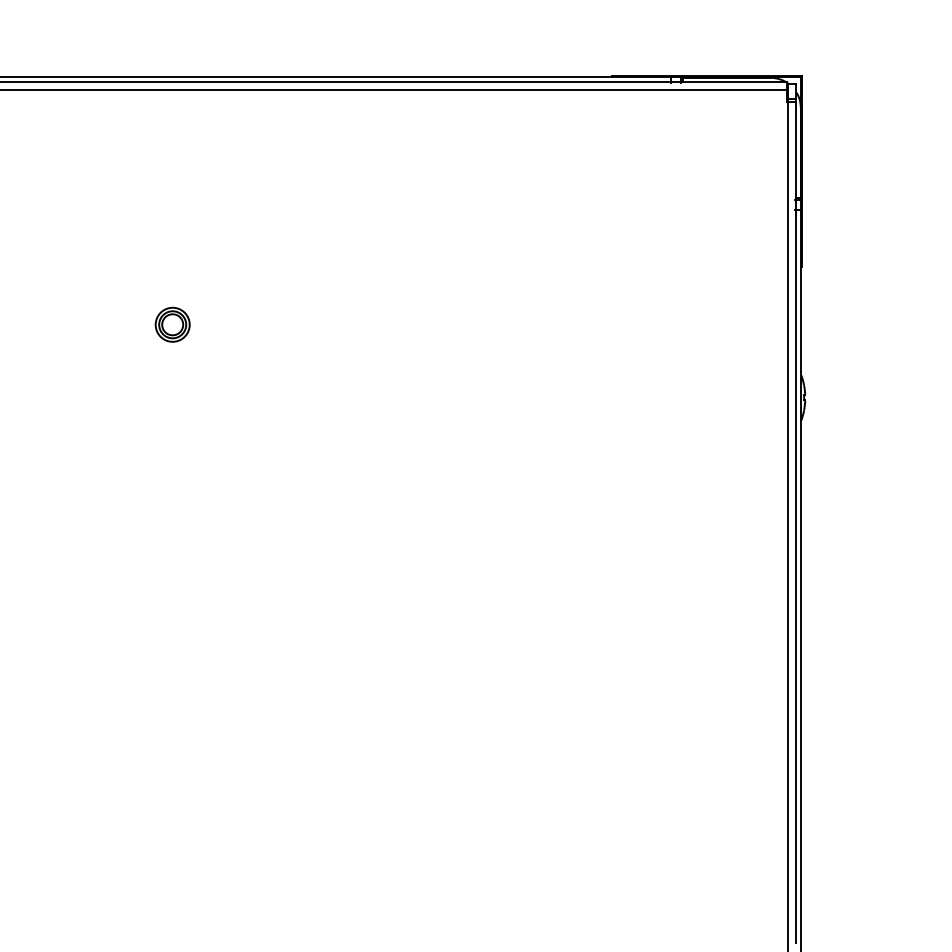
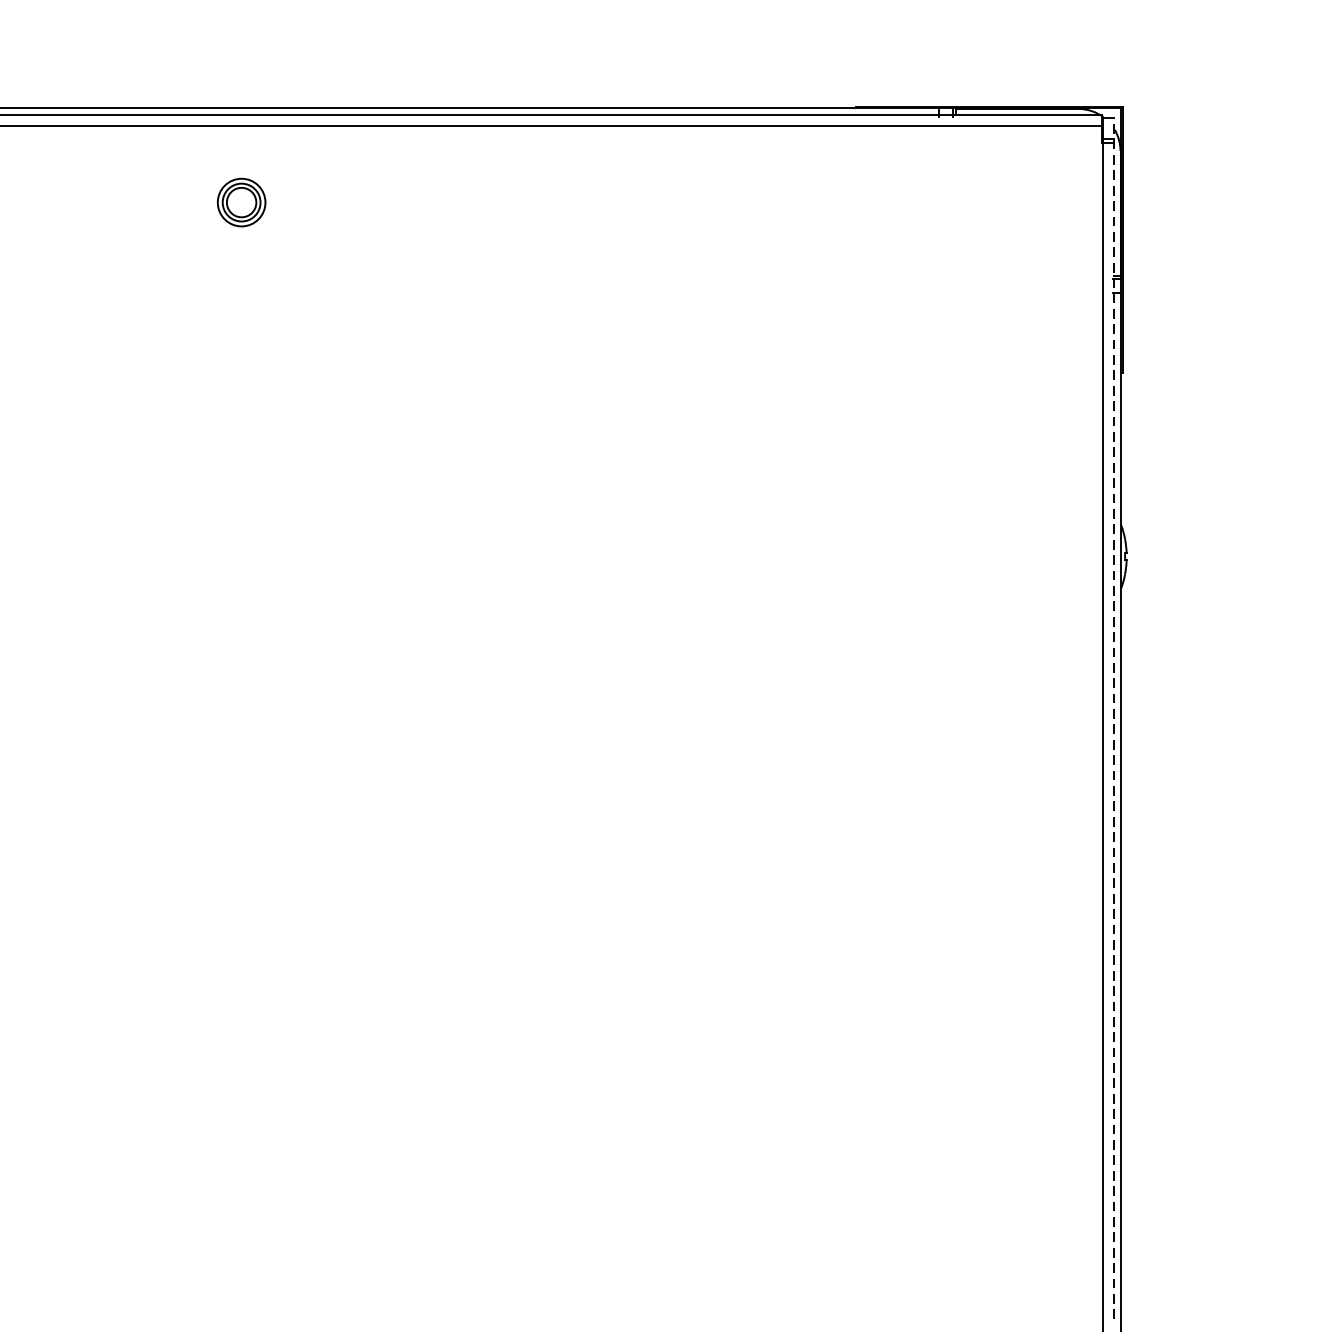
part: (172, 324) -> (241, 202), moved
line: (796, 513) -> (1114, 718), solid -> dashed

